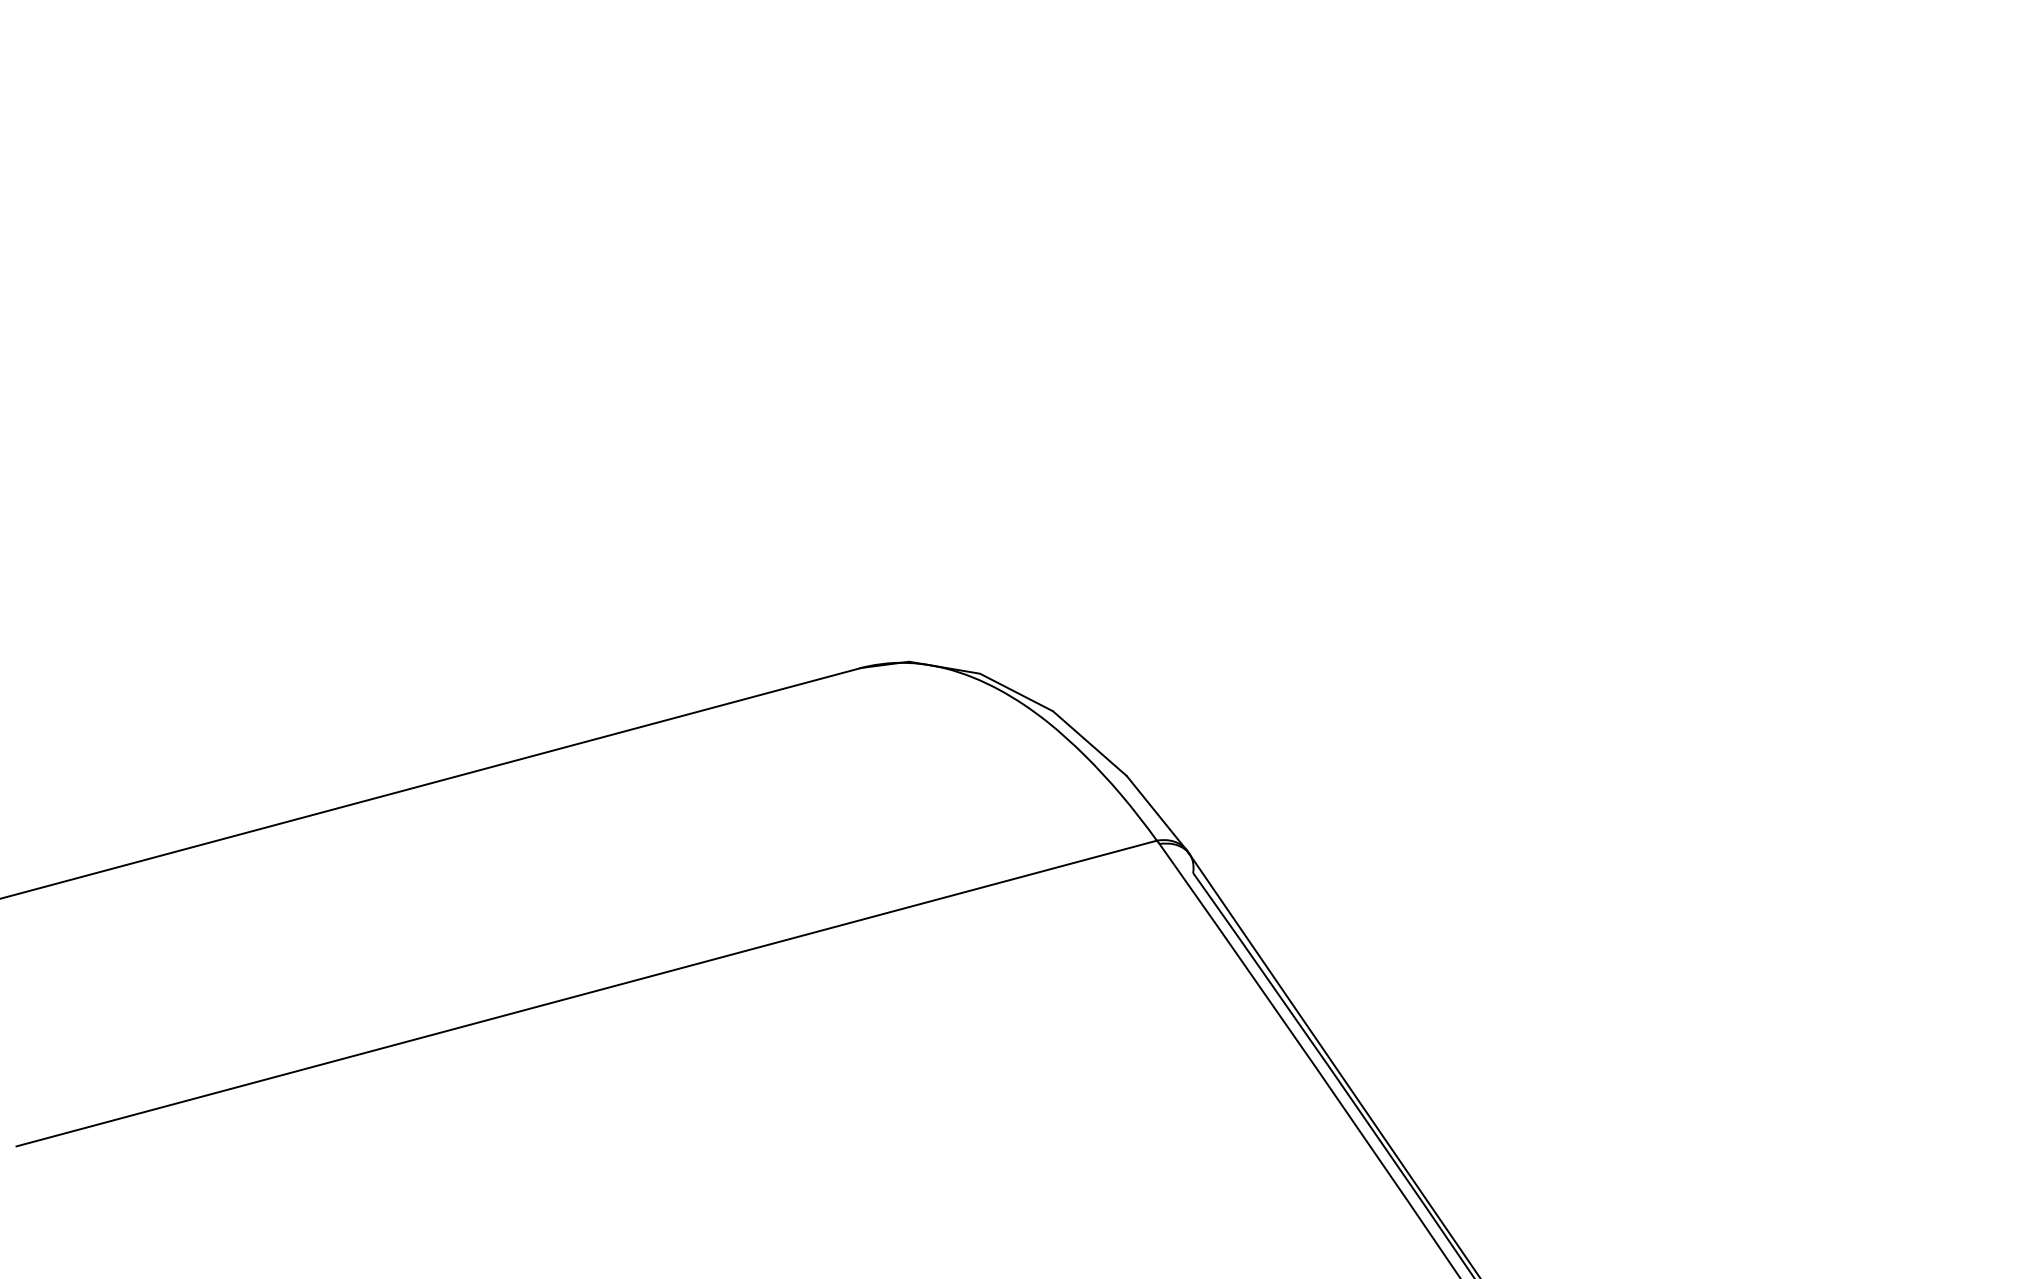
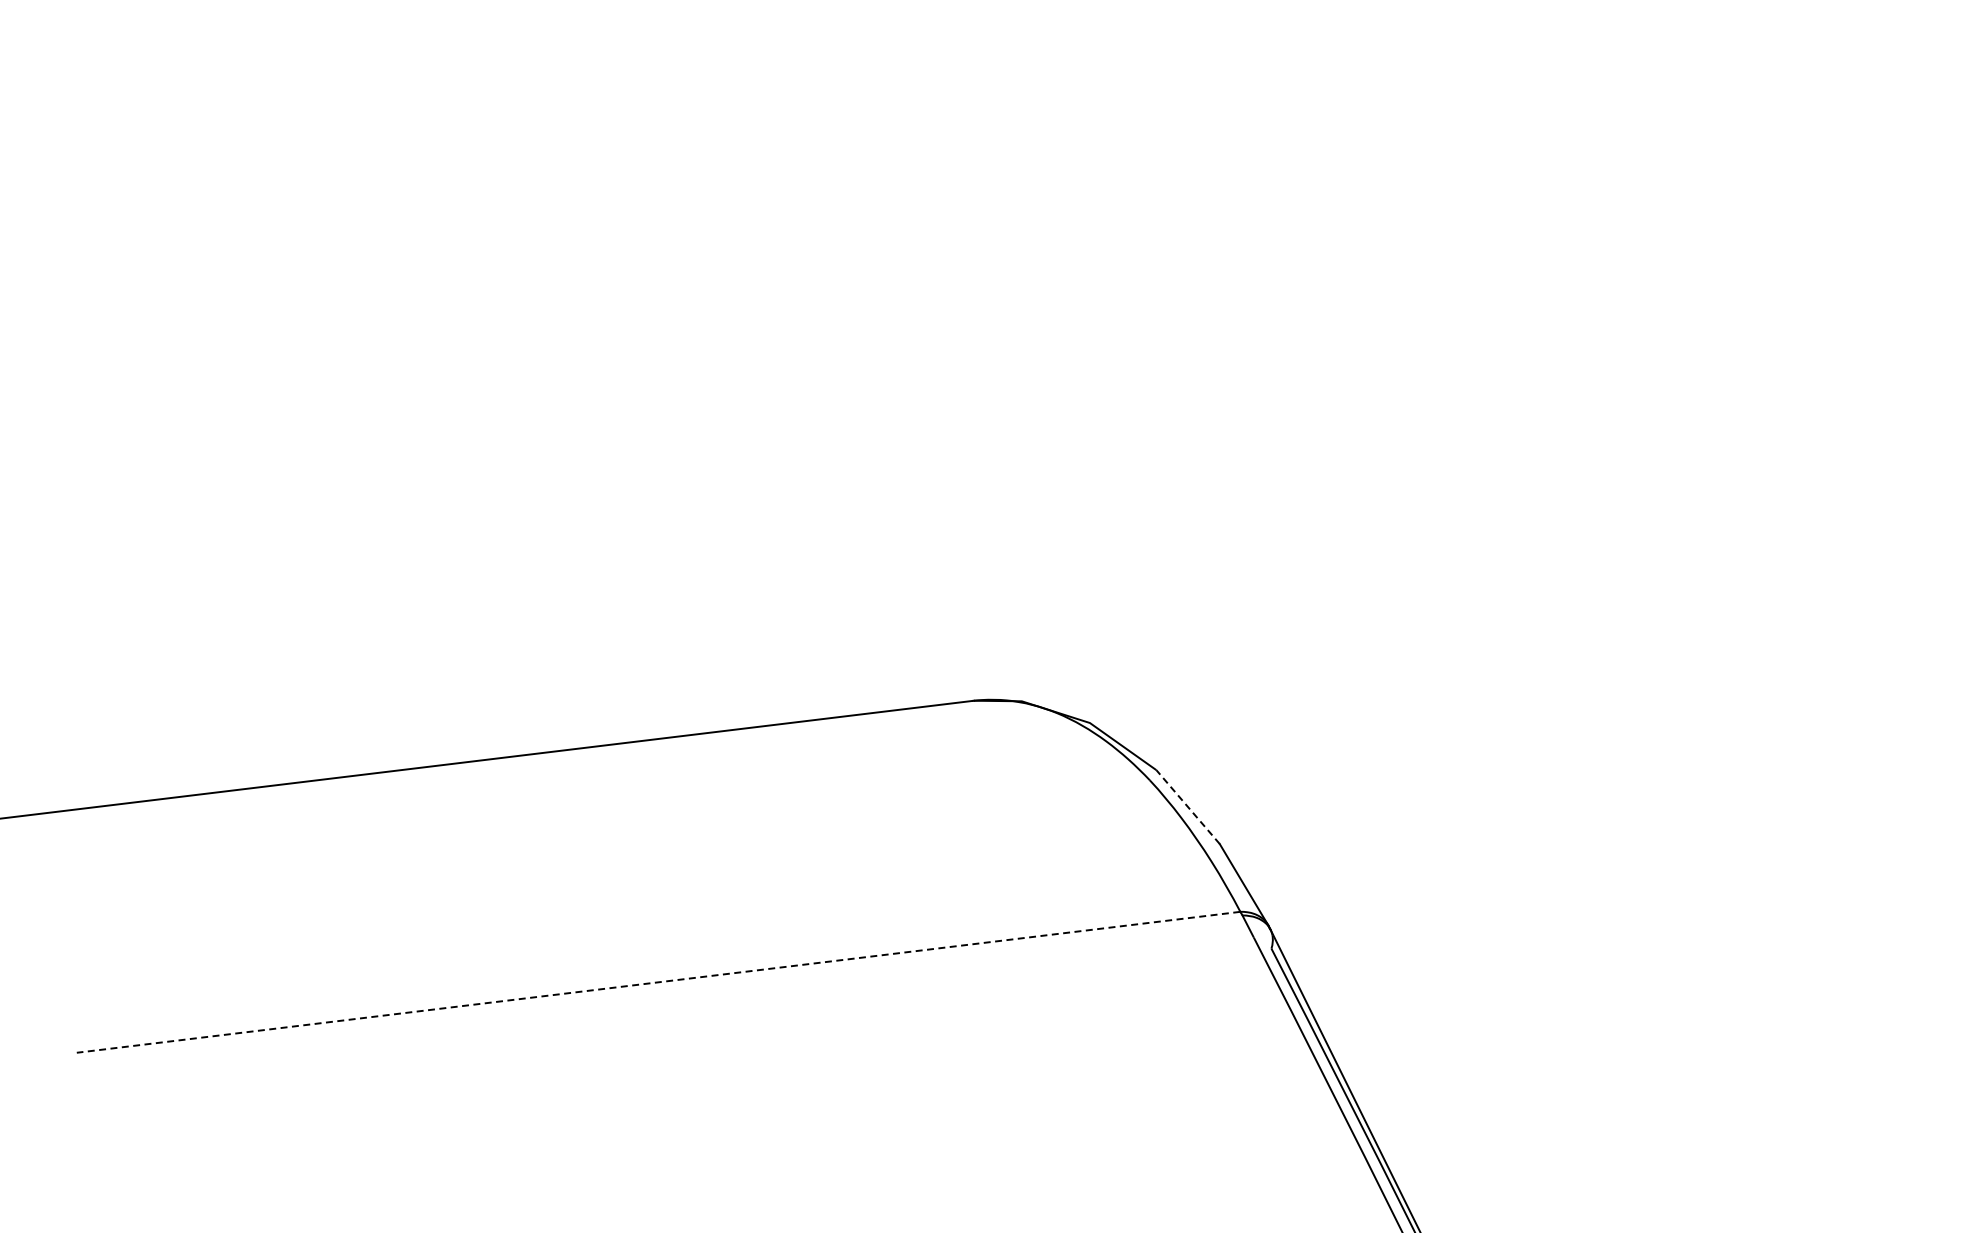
line: (1089, 743) -> (1187, 806), solid -> dashed
line: (586, 993) -> (658, 982), solid -> dashed

